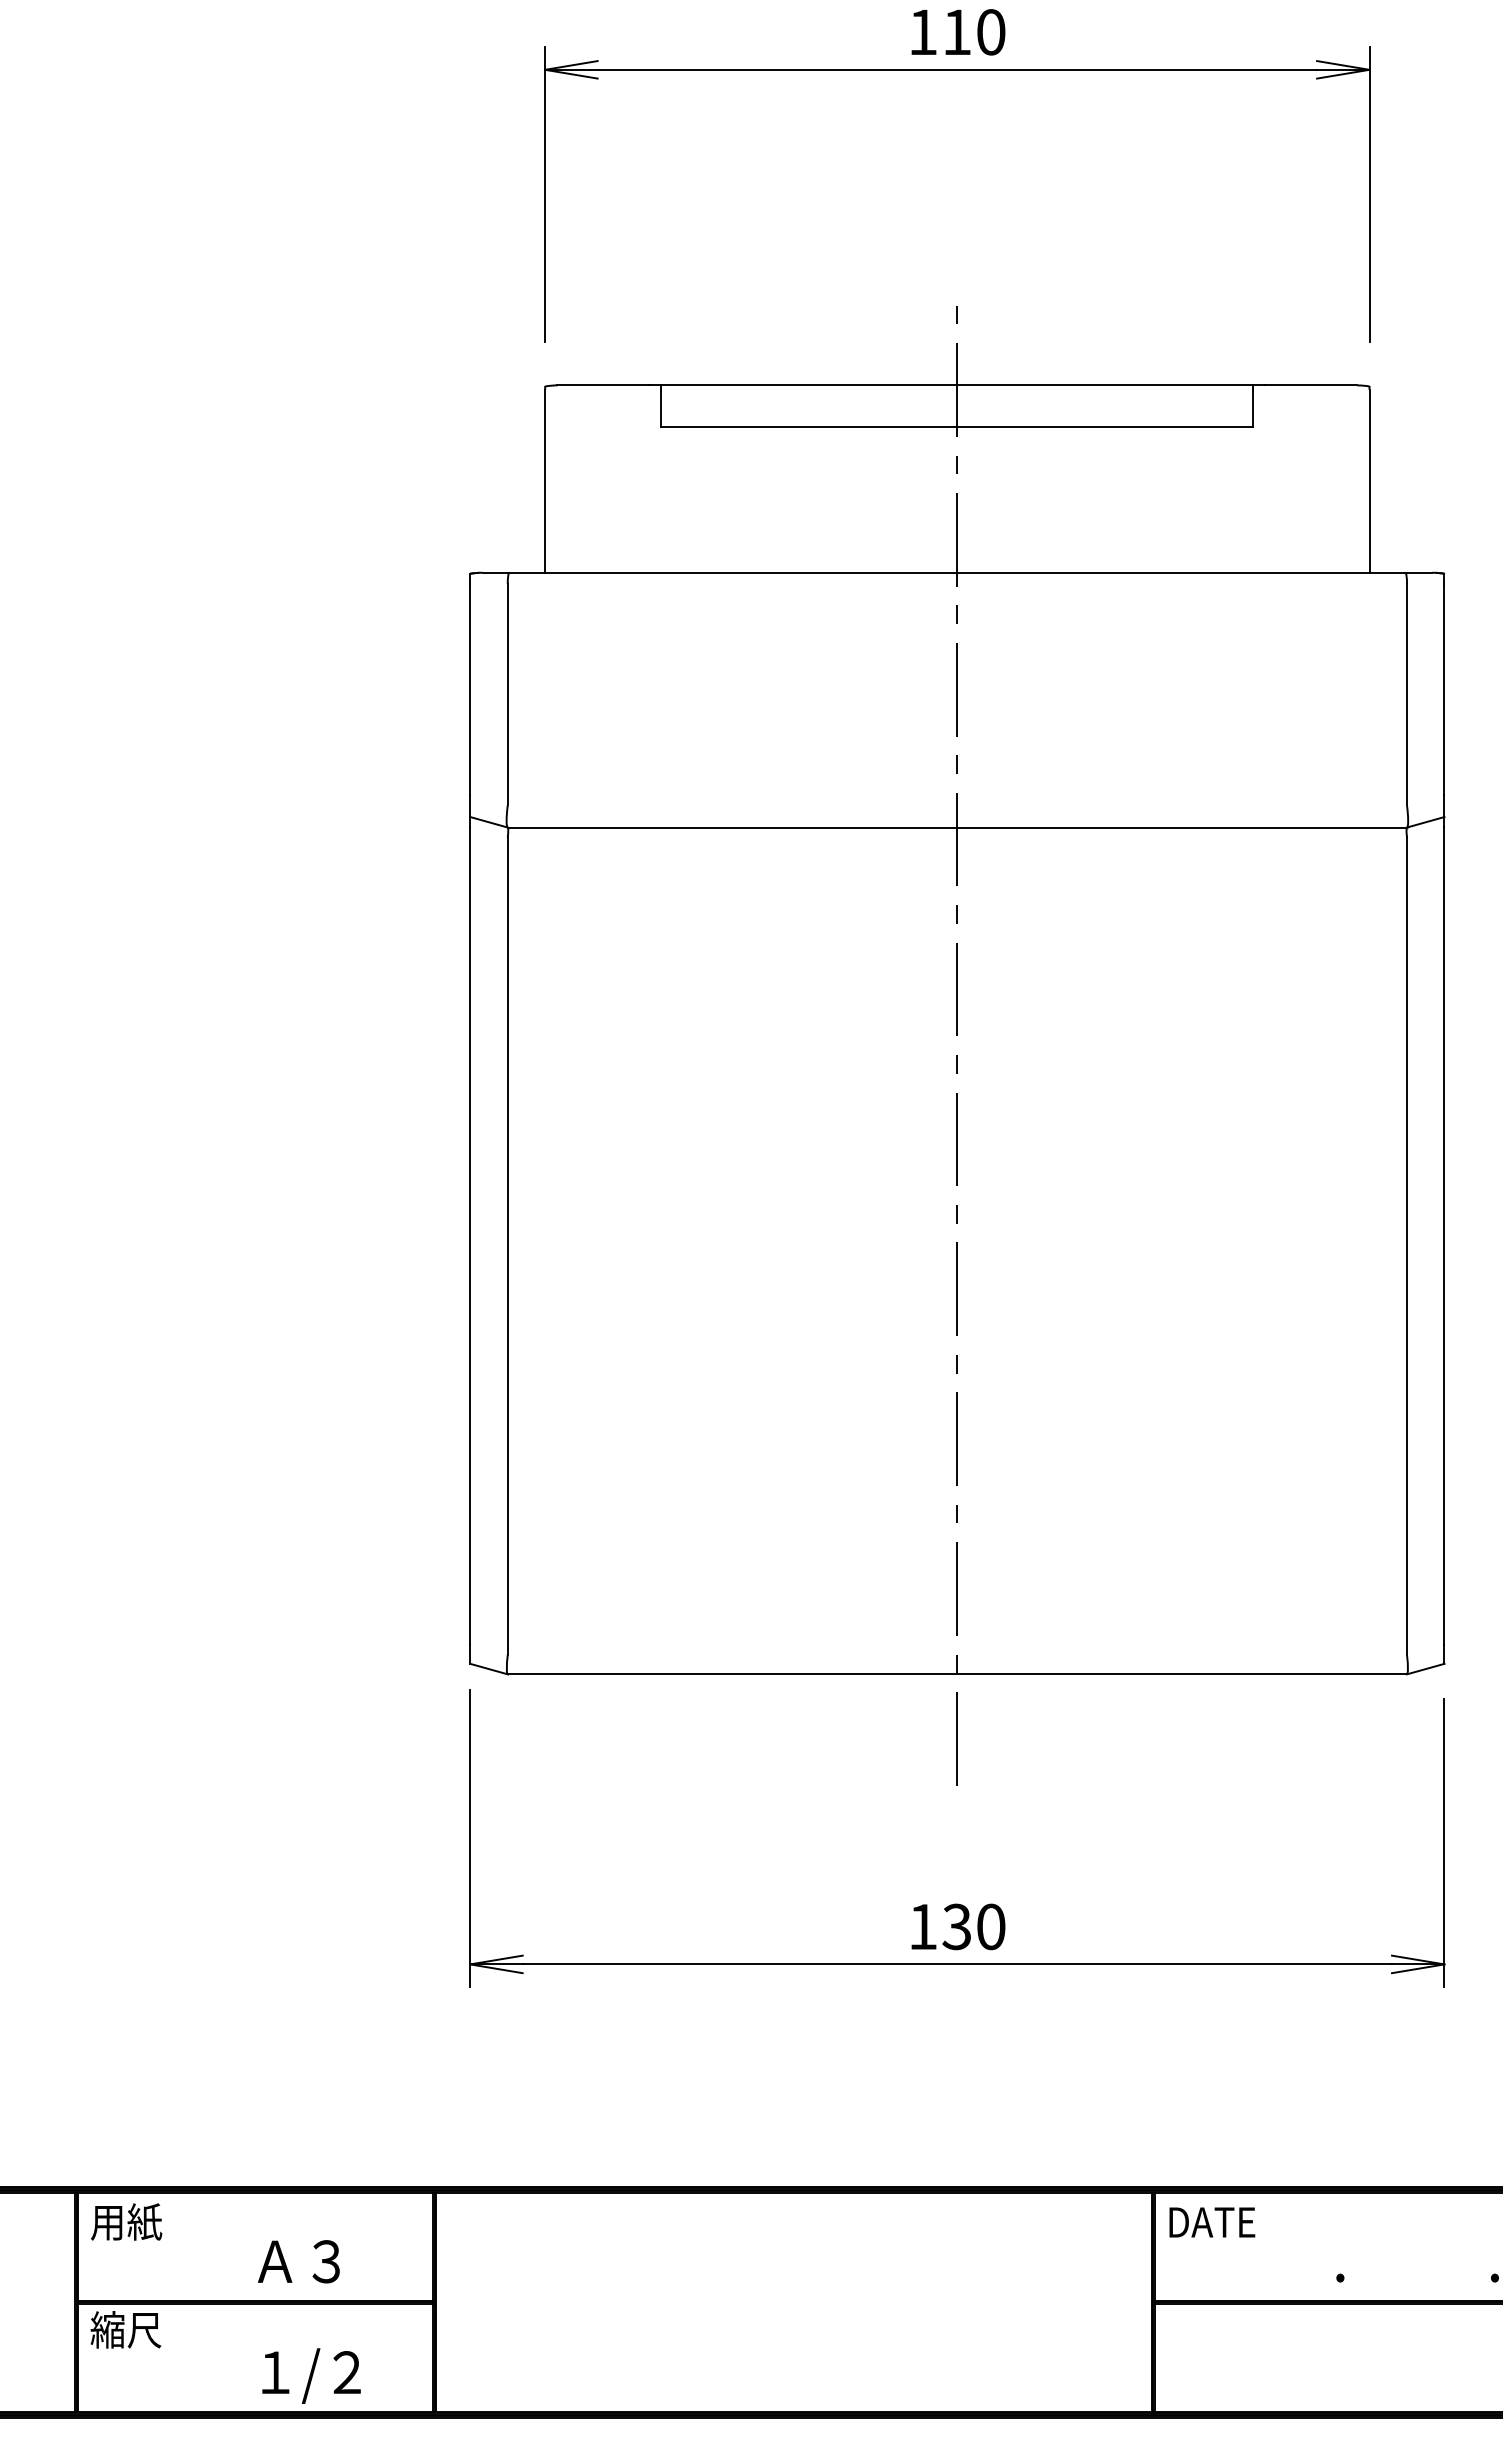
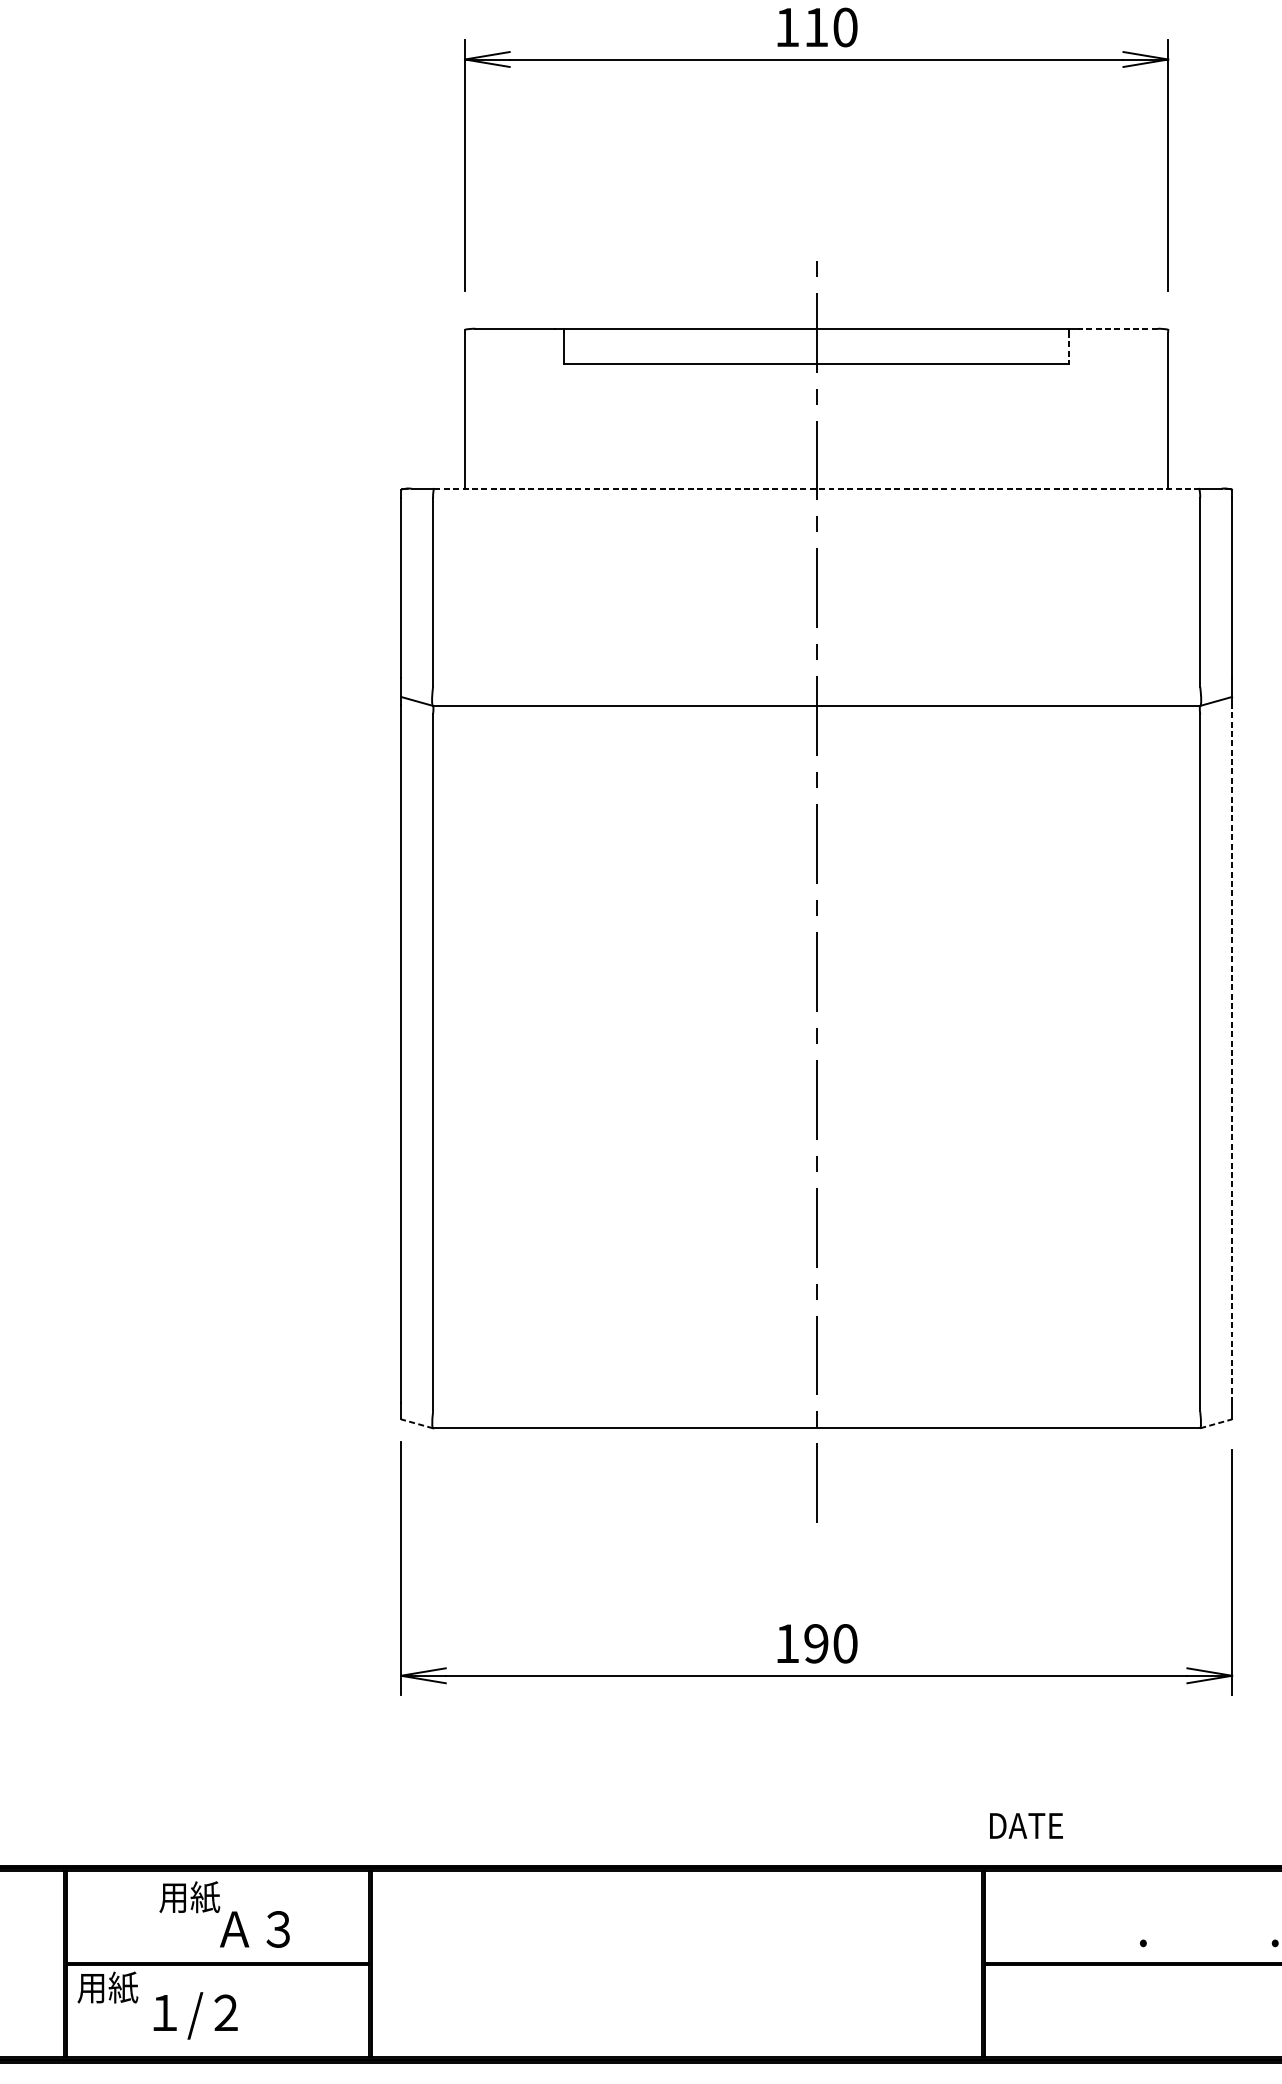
line: (1310, 385) -> (1117, 328), solid -> dashed
line: (1253, 407) -> (1069, 347), solid -> dashed
line: (957, 572) -> (816, 488), solid -> dashed
line: (1444, 1235) -> (1232, 1053), solid -> dashed
line: (488, 1668) -> (416, 1423), solid -> dashed
line: (1426, 1668) -> (1216, 1423), solid -> dashed
text: (956, 1926) -> (815, 1643), 130 -> 190
text: (126, 2221) -> (189, 1896), moved
text: (1212, 2222) -> (1026, 1825), moved
text: (126, 2329) -> (107, 1987), 縮尺 -> 用紙
text: (311, 2375) -> (195, 2015), moved

